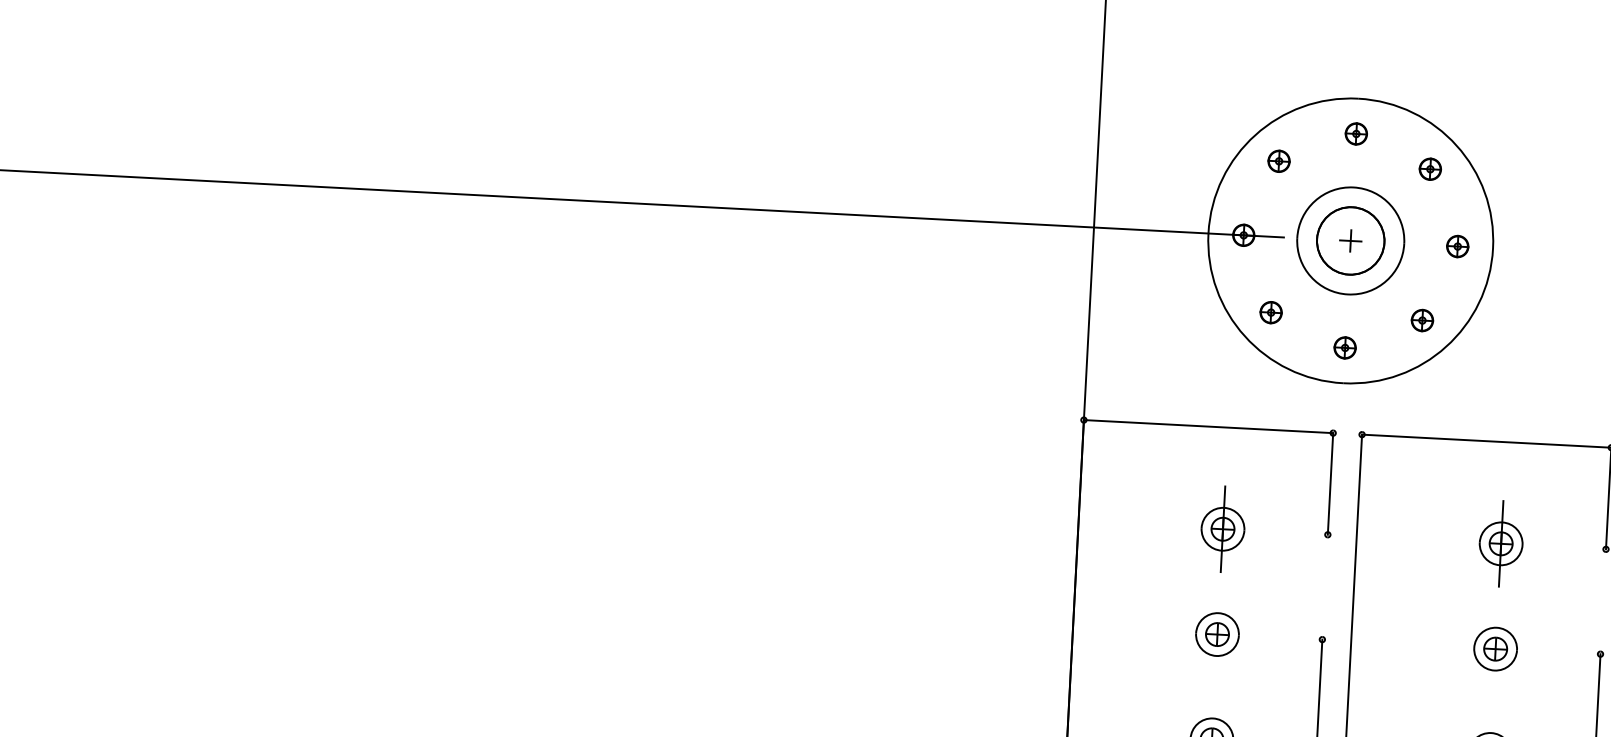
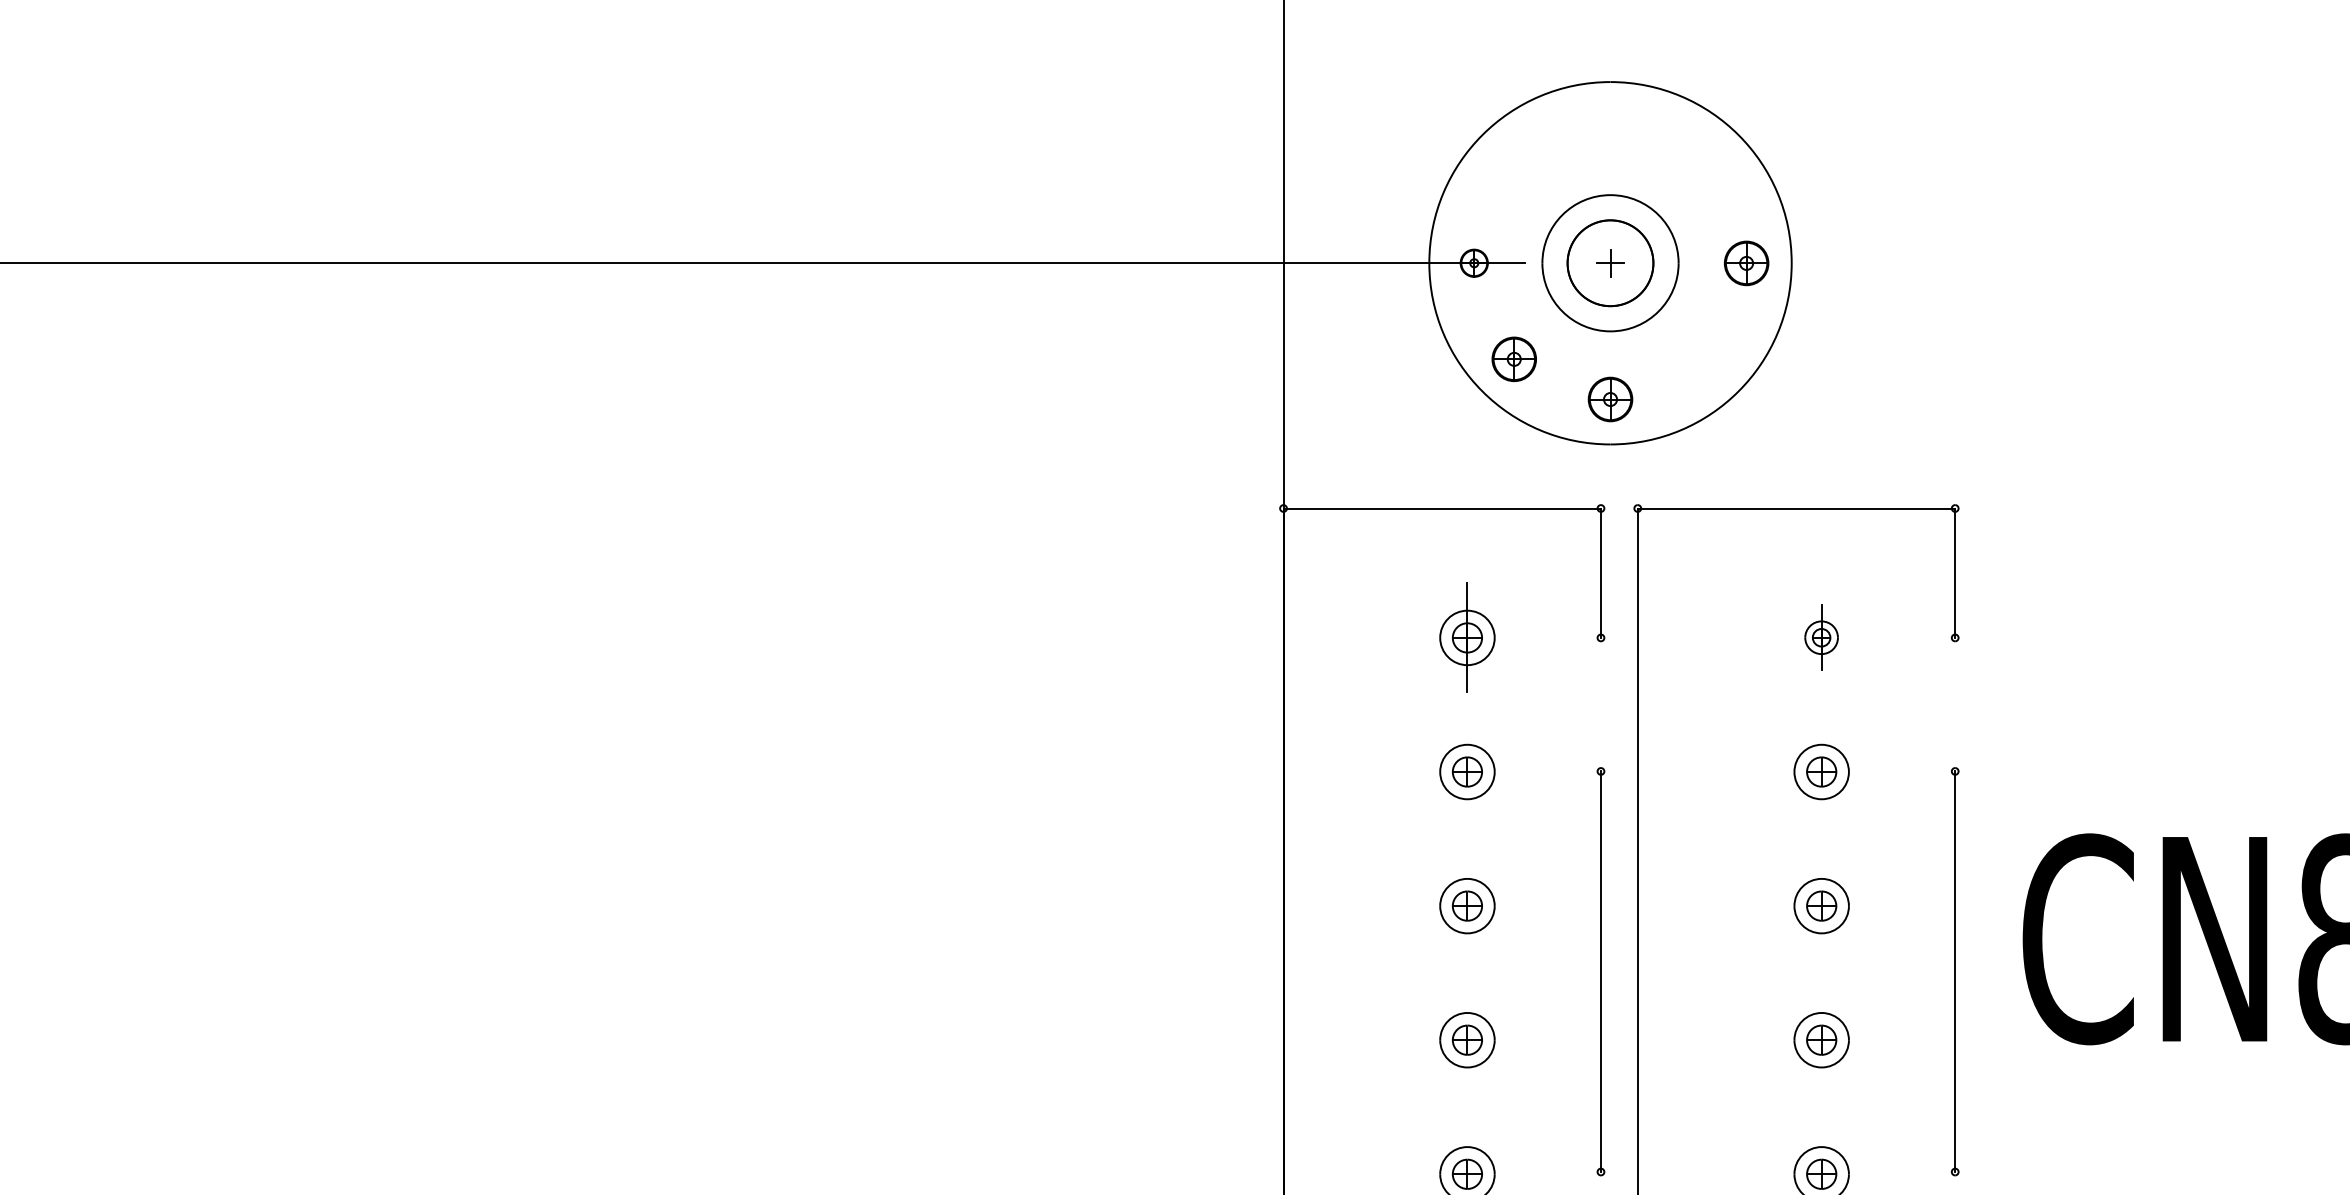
part: (1356, 133) -> (1610, 126), removed
part: (1278, 160) -> (1513, 166), removed
part: (1430, 168) -> (1706, 166), removed
part: (1457, 245) -> (1746, 262), size x1.6
part: (1270, 312) -> (1513, 359), size x1.6
part: (1422, 320) -> (1706, 359), removed
part: (1345, 347) -> (1610, 399), size x1.6
part: (1501, 543) -> (1821, 637), size x0.6

